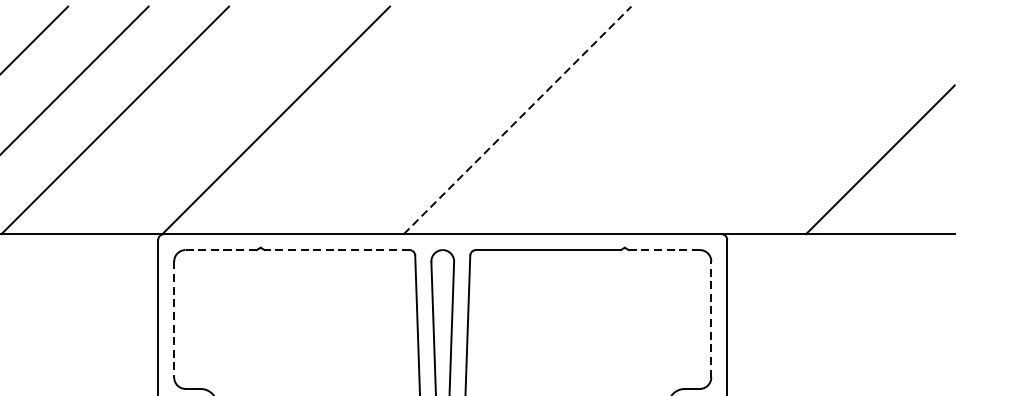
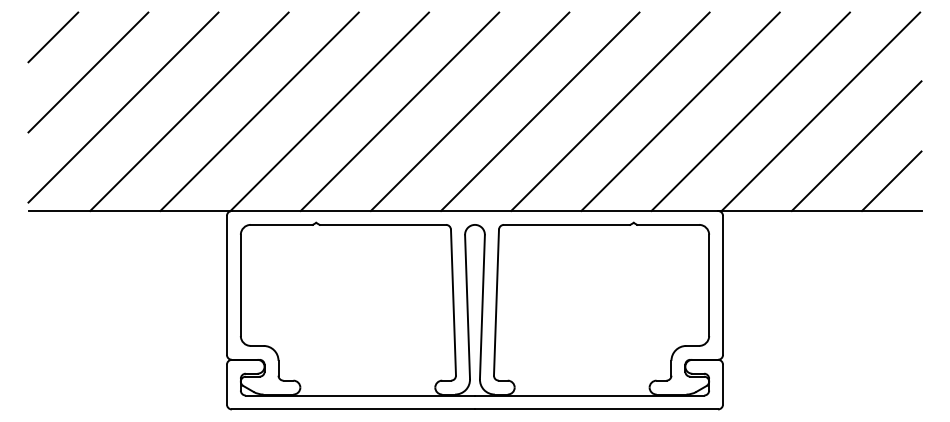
line: (195, 120) -> (259, 111), added
line: (356, 120) -> (399, 111), added
line: (436, 120) -> (469, 111), added
line: (517, 120) -> (540, 111), dashed -> solid
line: (598, 120) -> (610, 111), added
line: (678, 120) -> (680, 111), added
line: (758, 120) -> (750, 111), added
line: (838, 120) -> (820, 111), added
line: (920, 200) -> (891, 181), added
line: (220, 249) -> (281, 224), dashed -> solid
line: (336, 249) -> (382, 224), dashed -> solid
line: (663, 249) -> (667, 224), dashed -> solid
line: (173, 319) -> (240, 285), dashed -> solid
line: (711, 319) -> (709, 285), dashed -> solid

